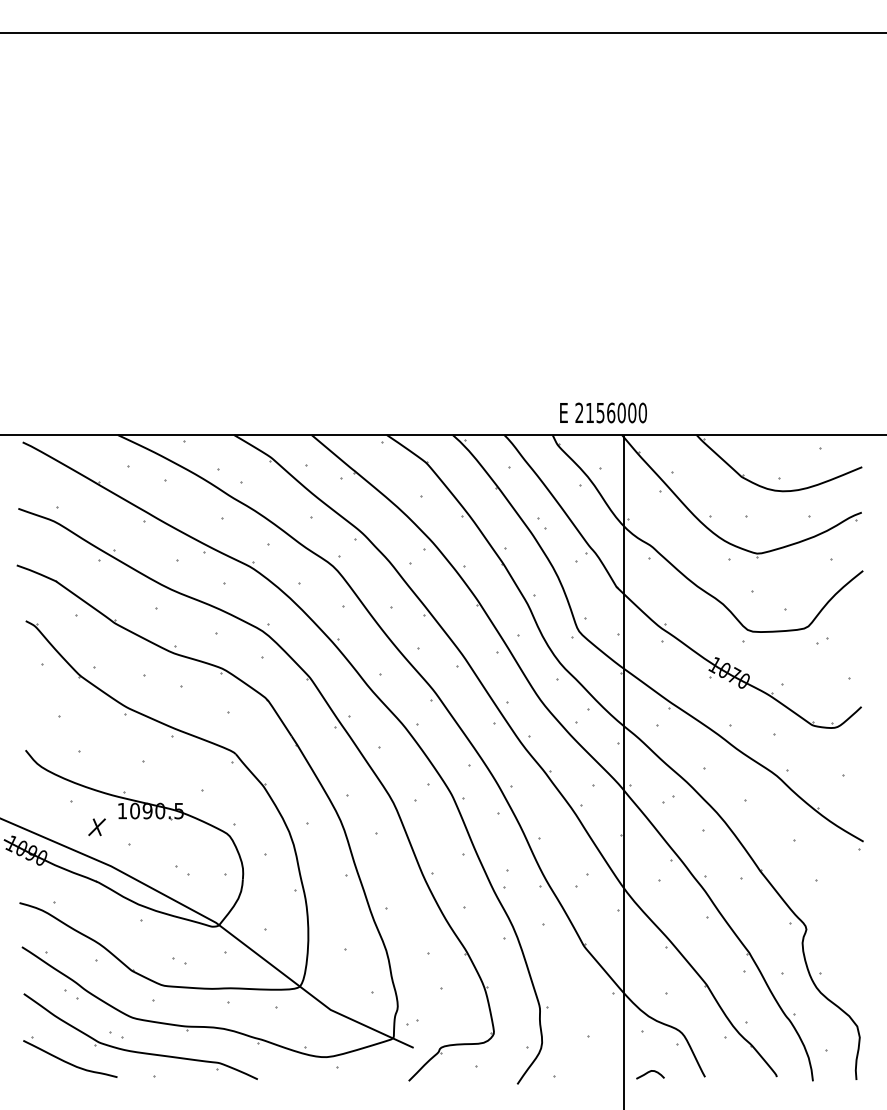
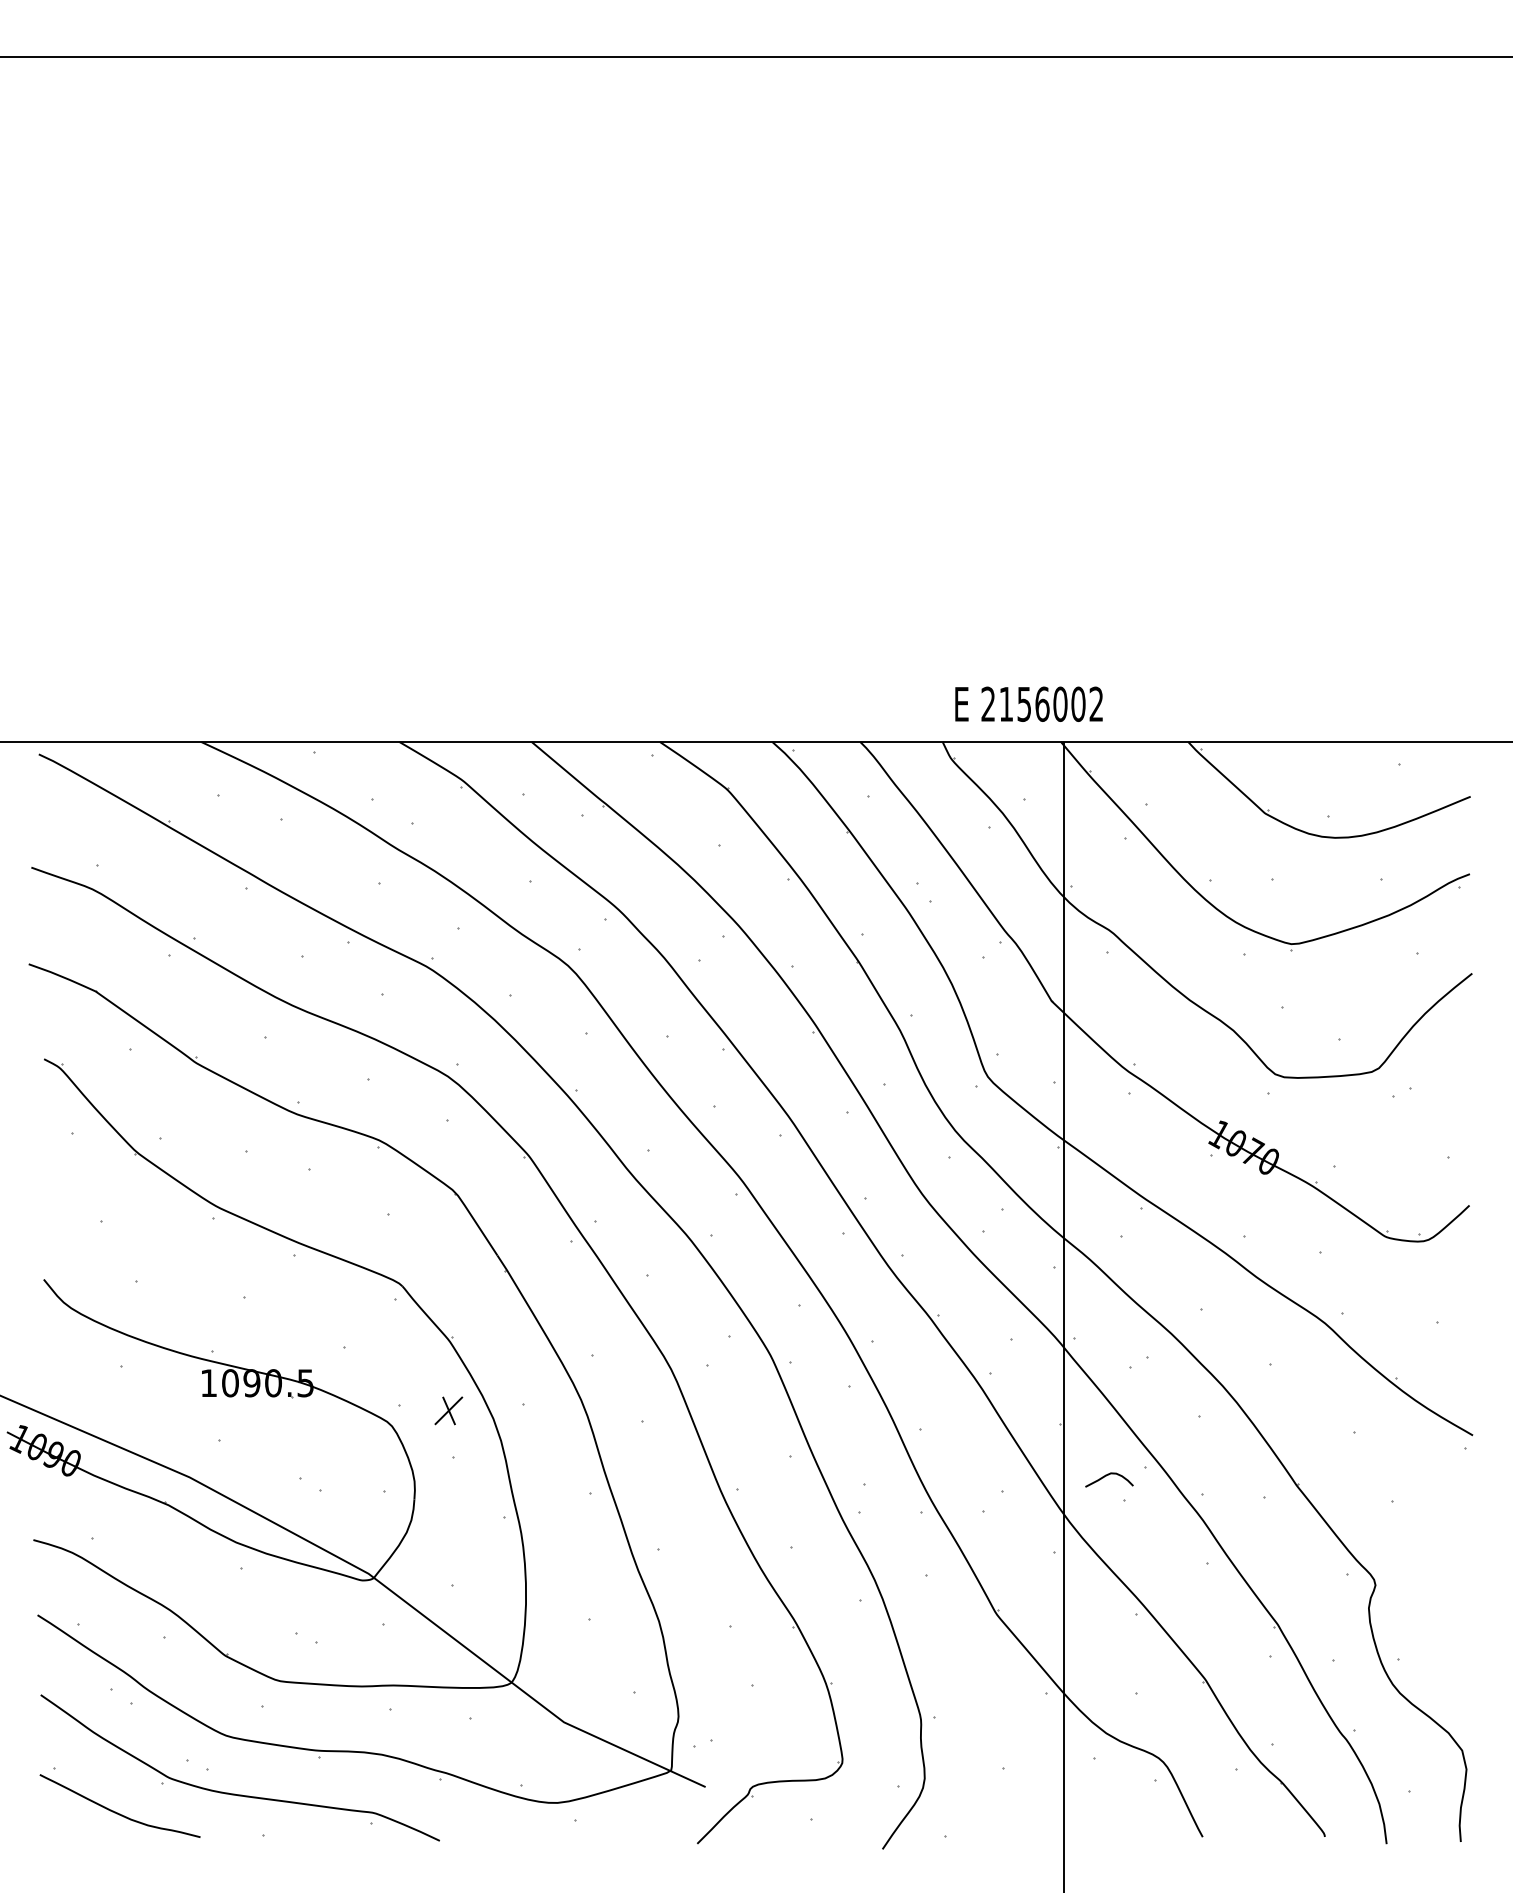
text: (642, 412) -> (1095, 703), 2156000 -> 2156002
part: (96, 827) -> (447, 1411), moved
curve: (650, 1072) -> (1109, 1476), moved

